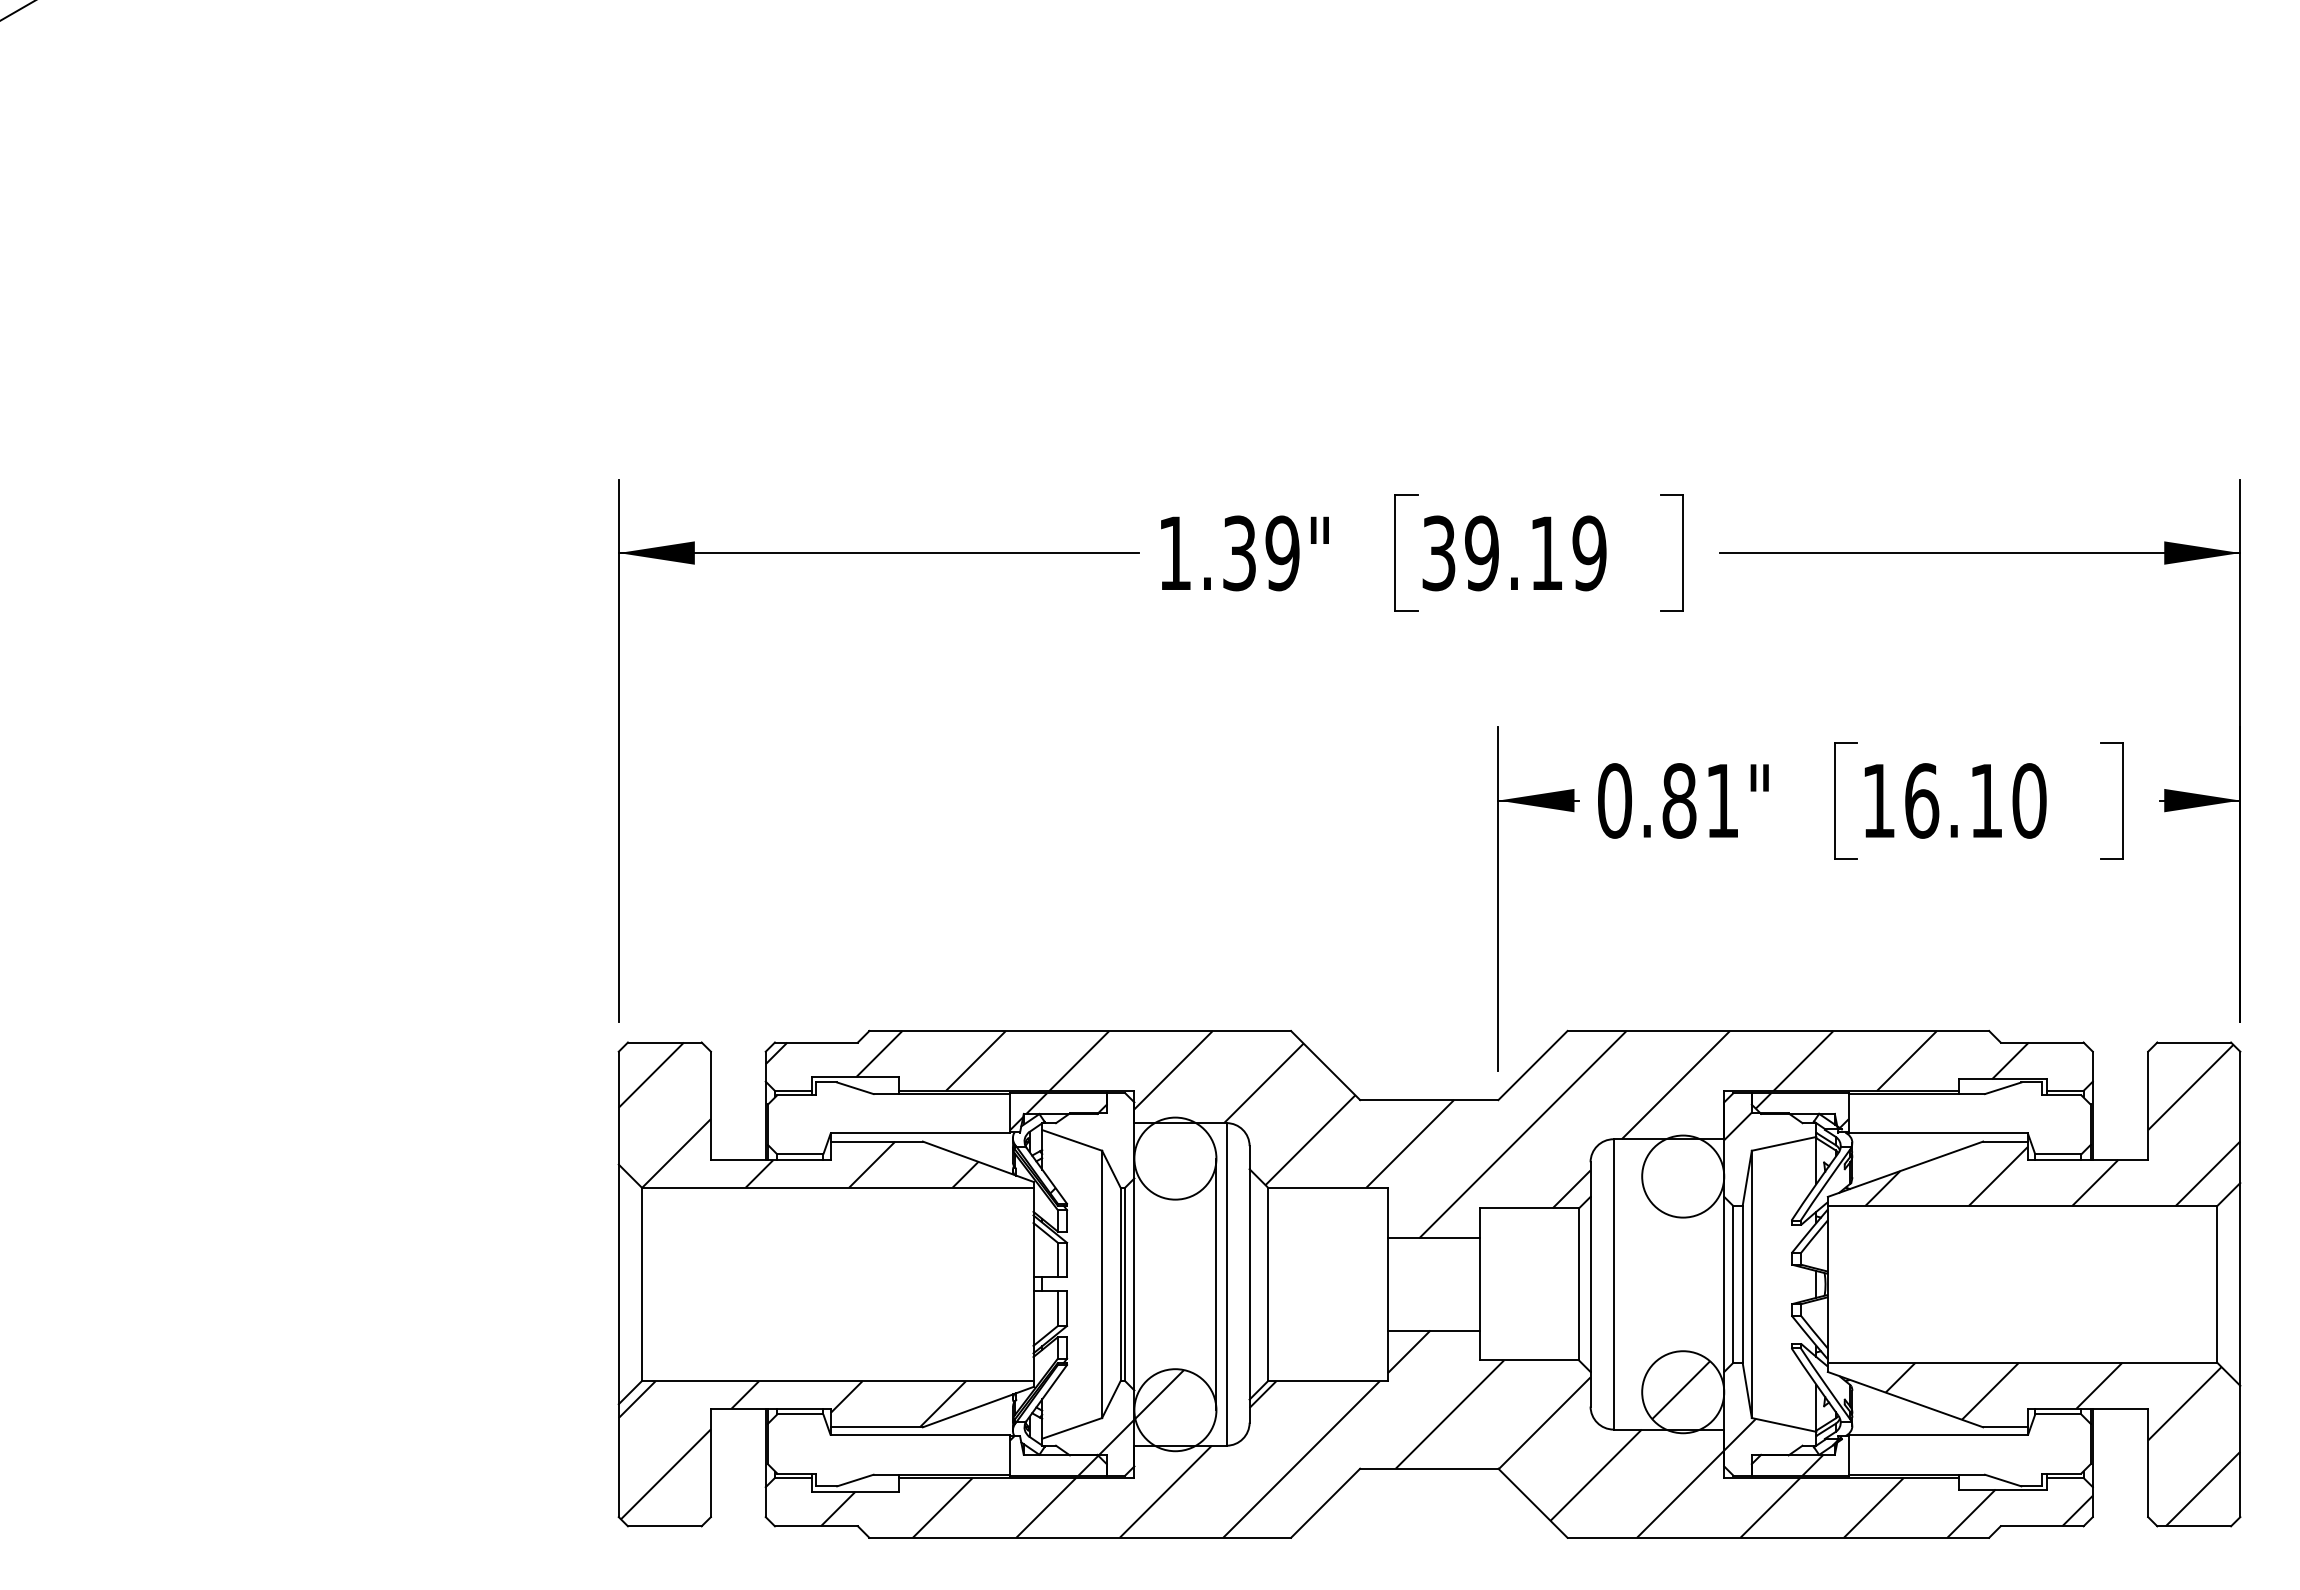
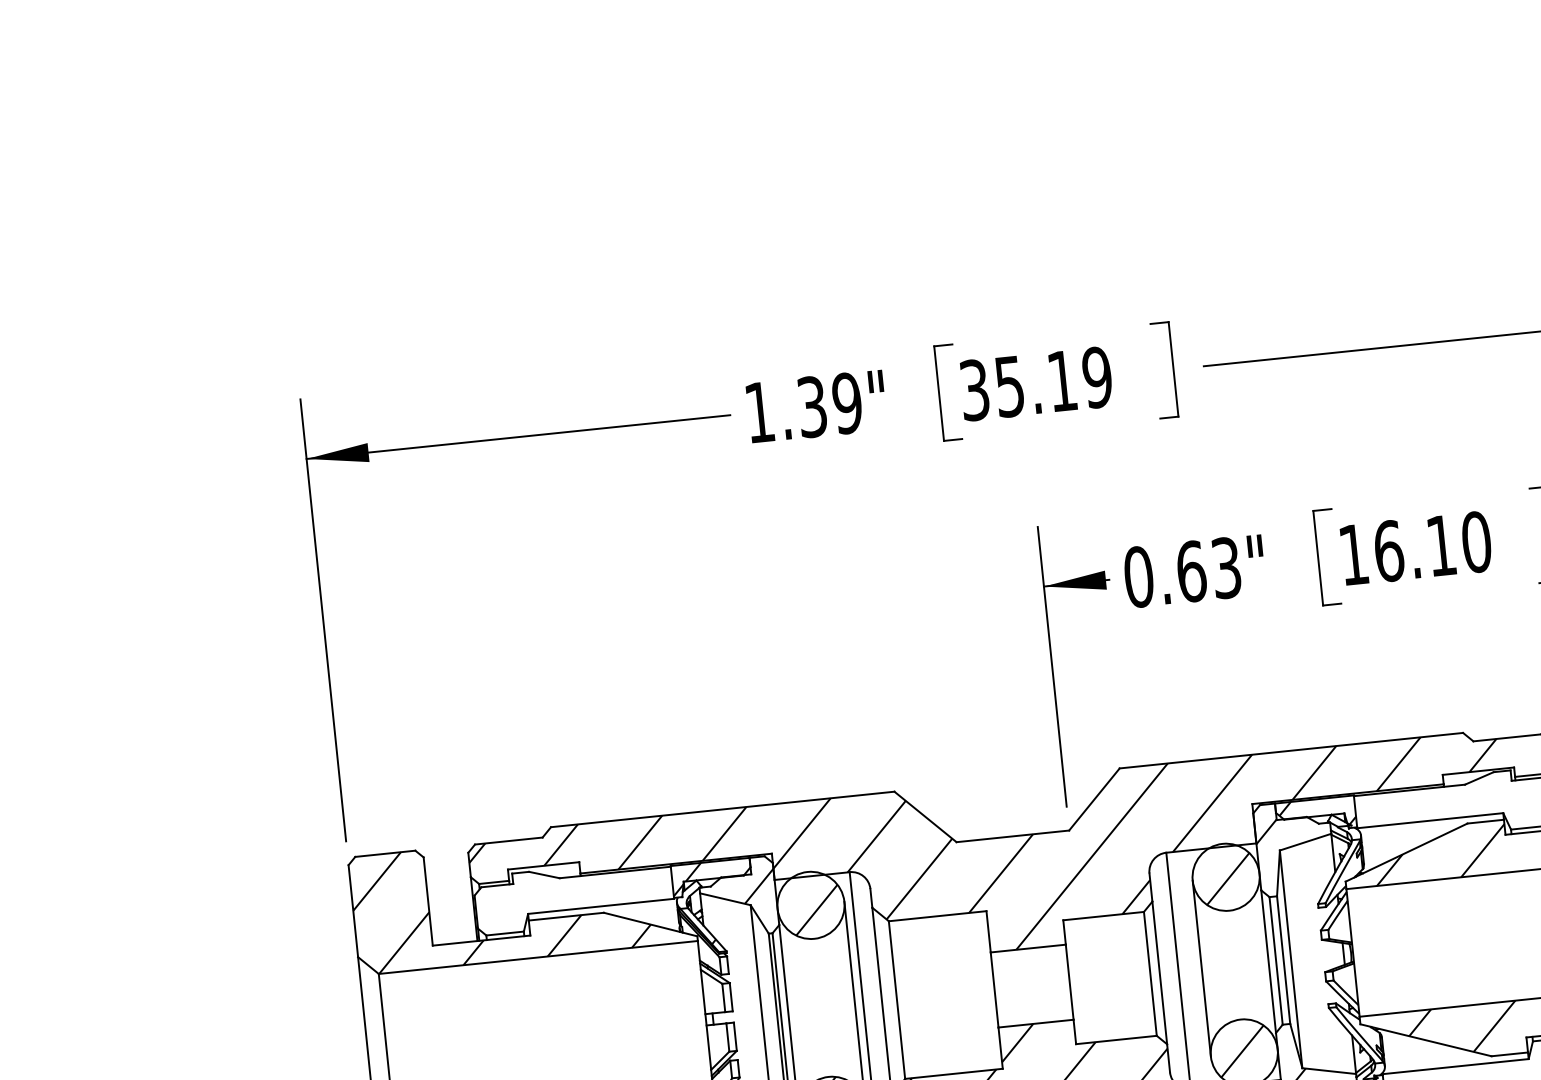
text: (1481, 553) -> (1009, 386), 39.19 -> 35.19
text: (1700, 800) -> (1208, 569), 0.81" -> 0.63"
hatch: (1114, 1128) -> (758, 885), added
hatch: (1181, 1164) -> (816, 909), added
hatch: (1685, 1178) -> (1228, 878), added
line: (1642, 1284) -> (1202, 968), added

